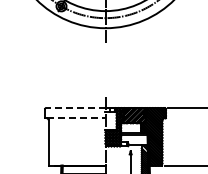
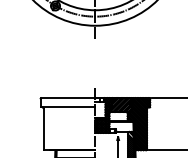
line: (75, 108) -> (68, 98), dashed -> solid
line: (76, 118) -> (69, 107), dashed -> solid

